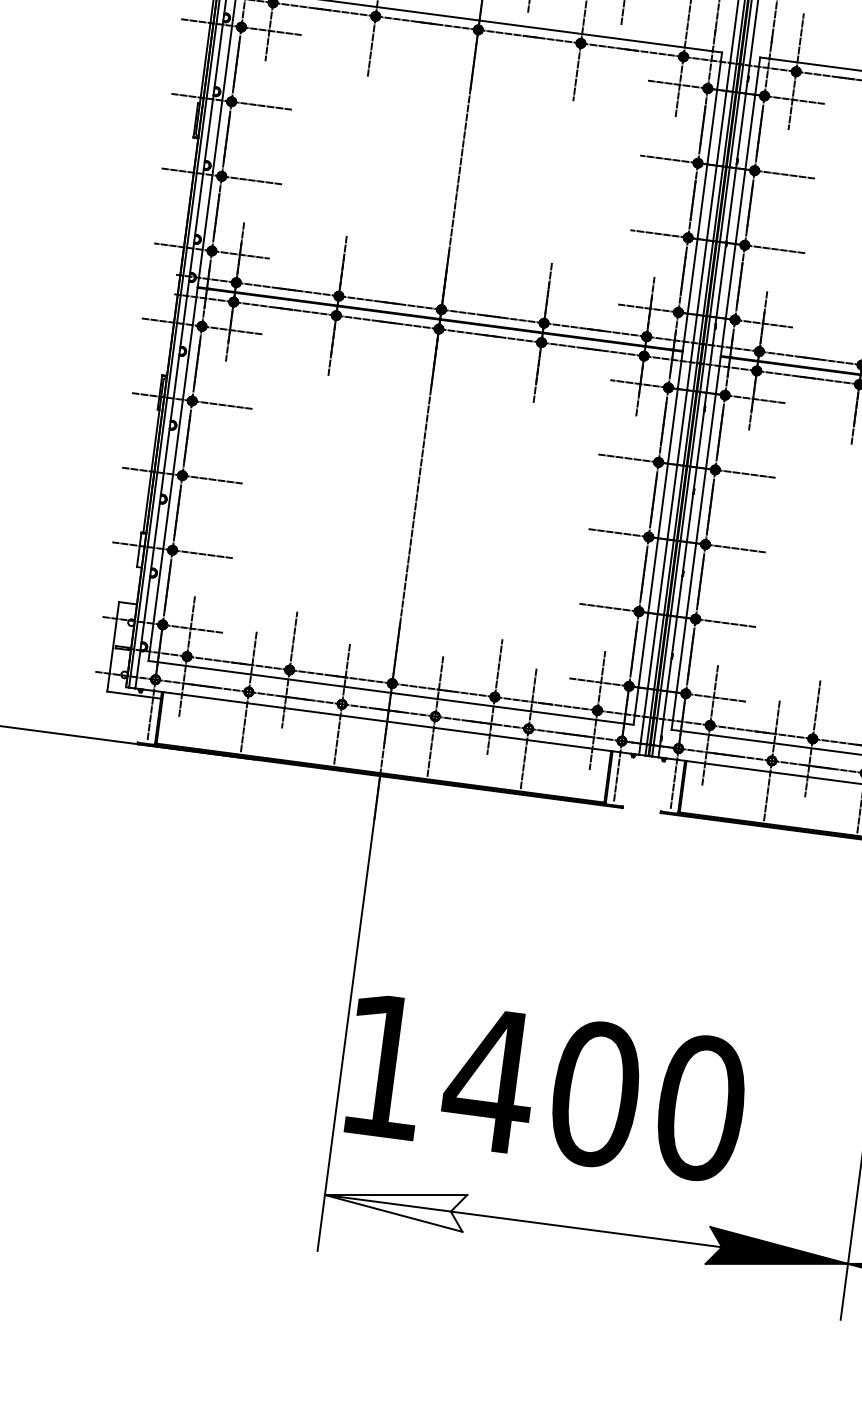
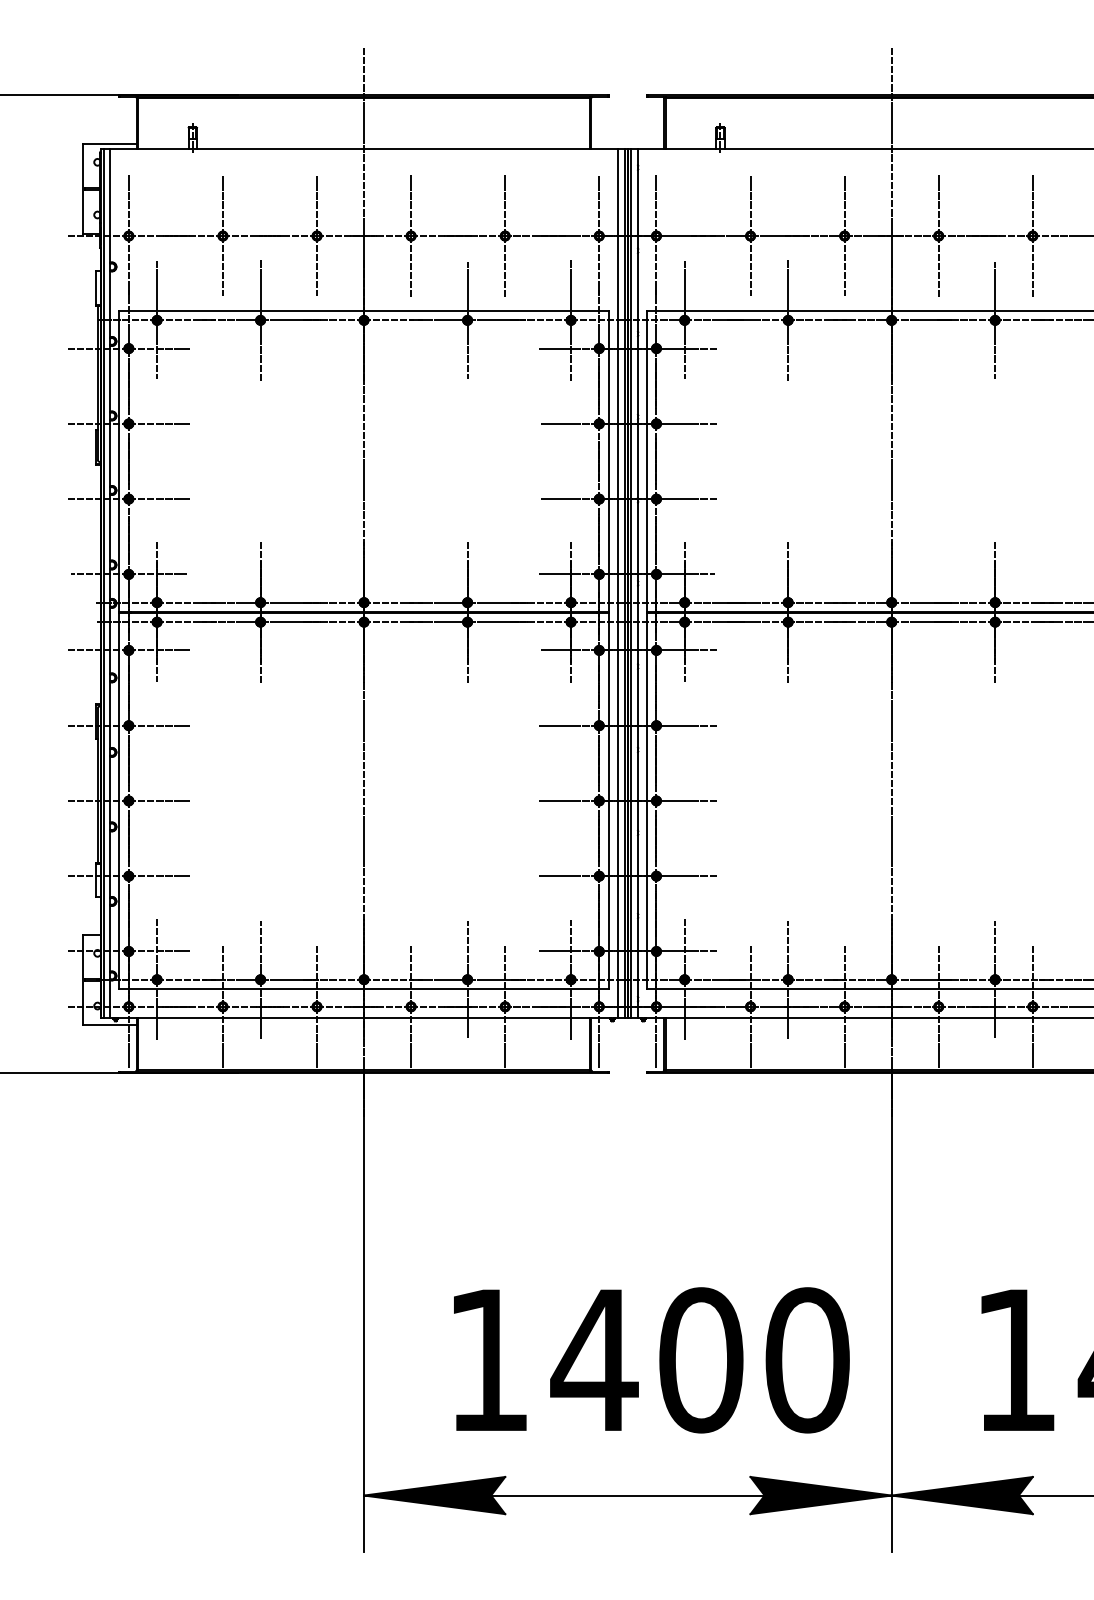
text: (546, 1087) -> (651, 1360), moved
fill: (394, 1204) -> (434, 1495), added

